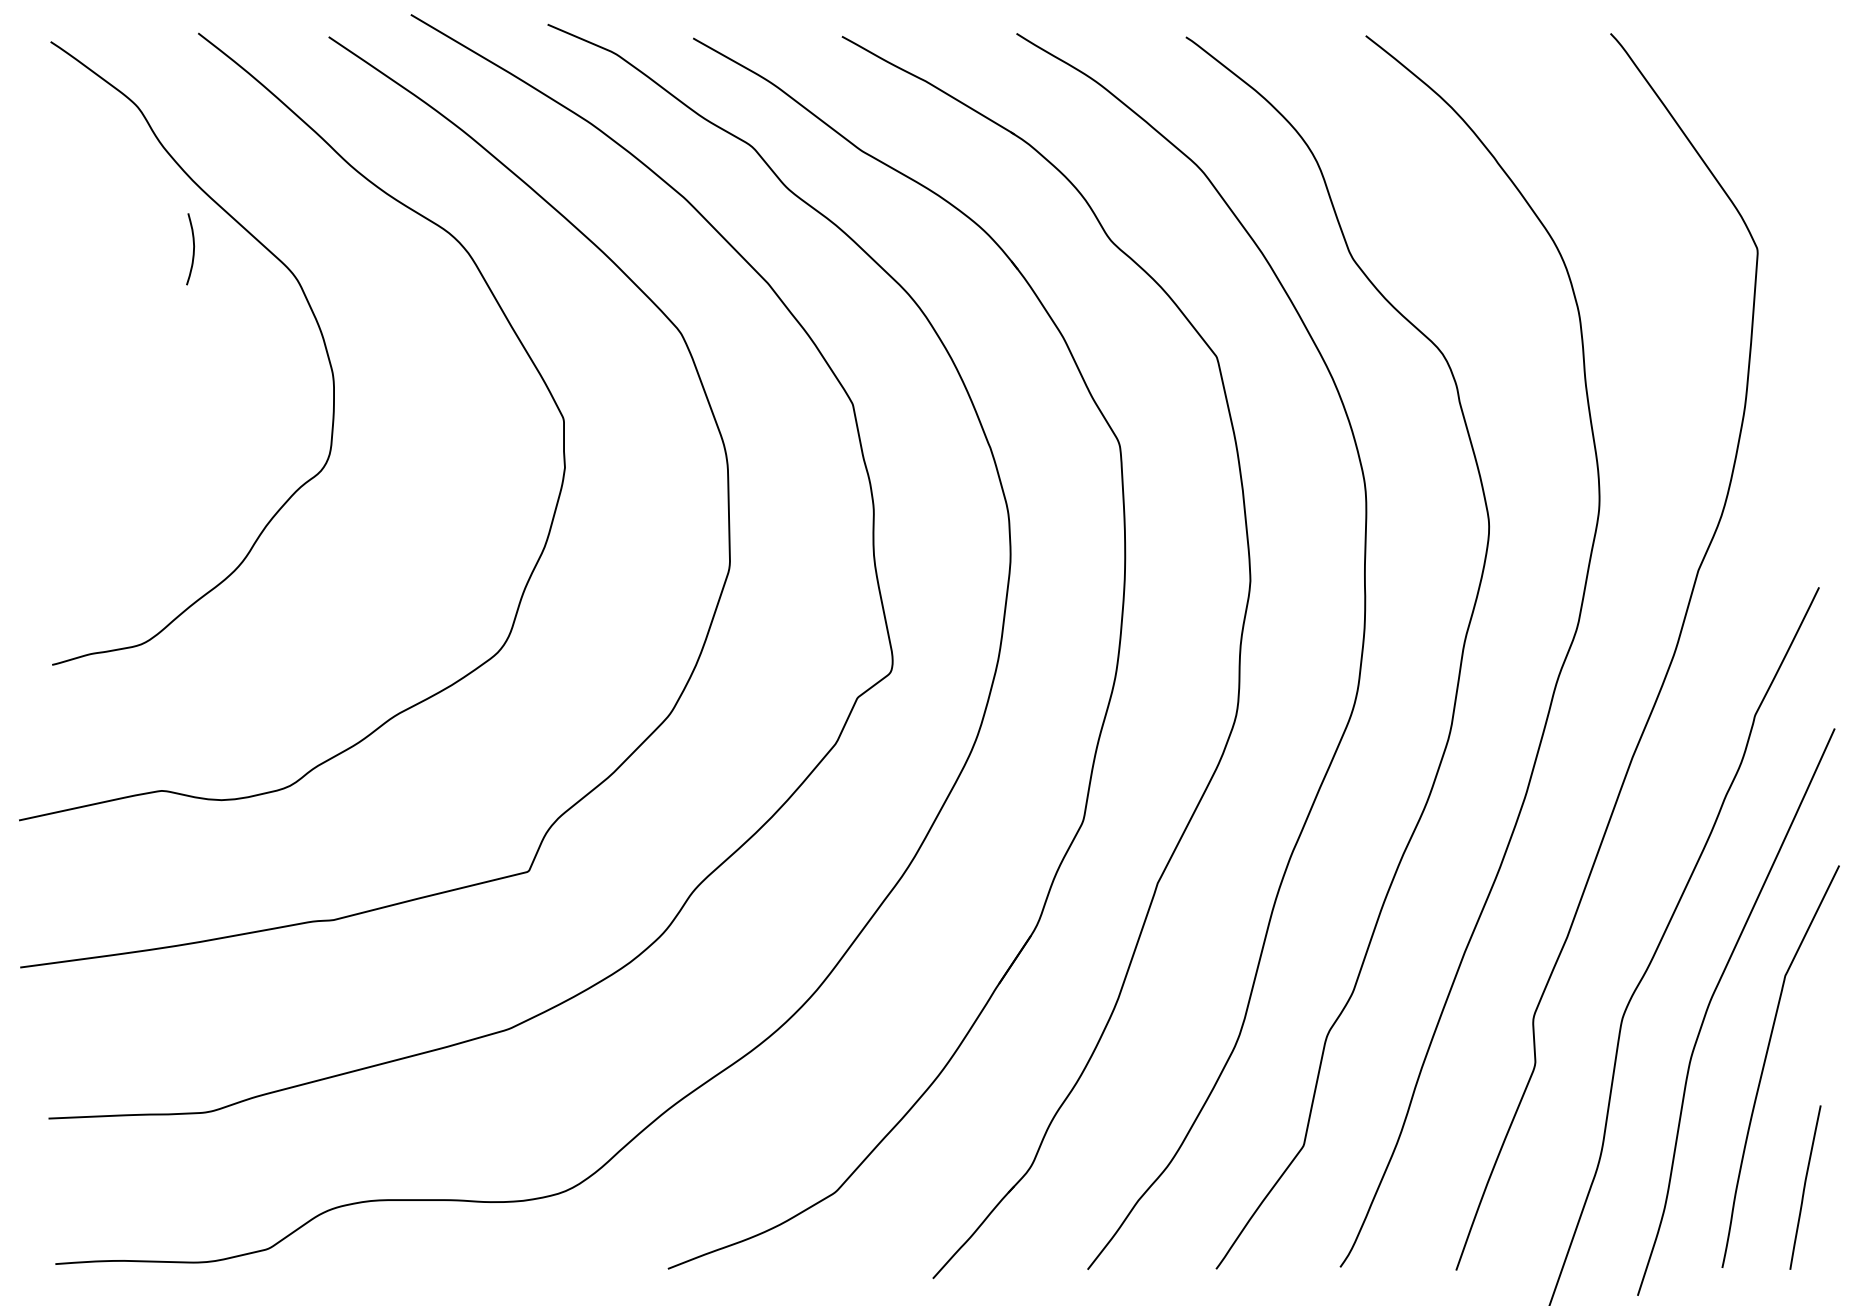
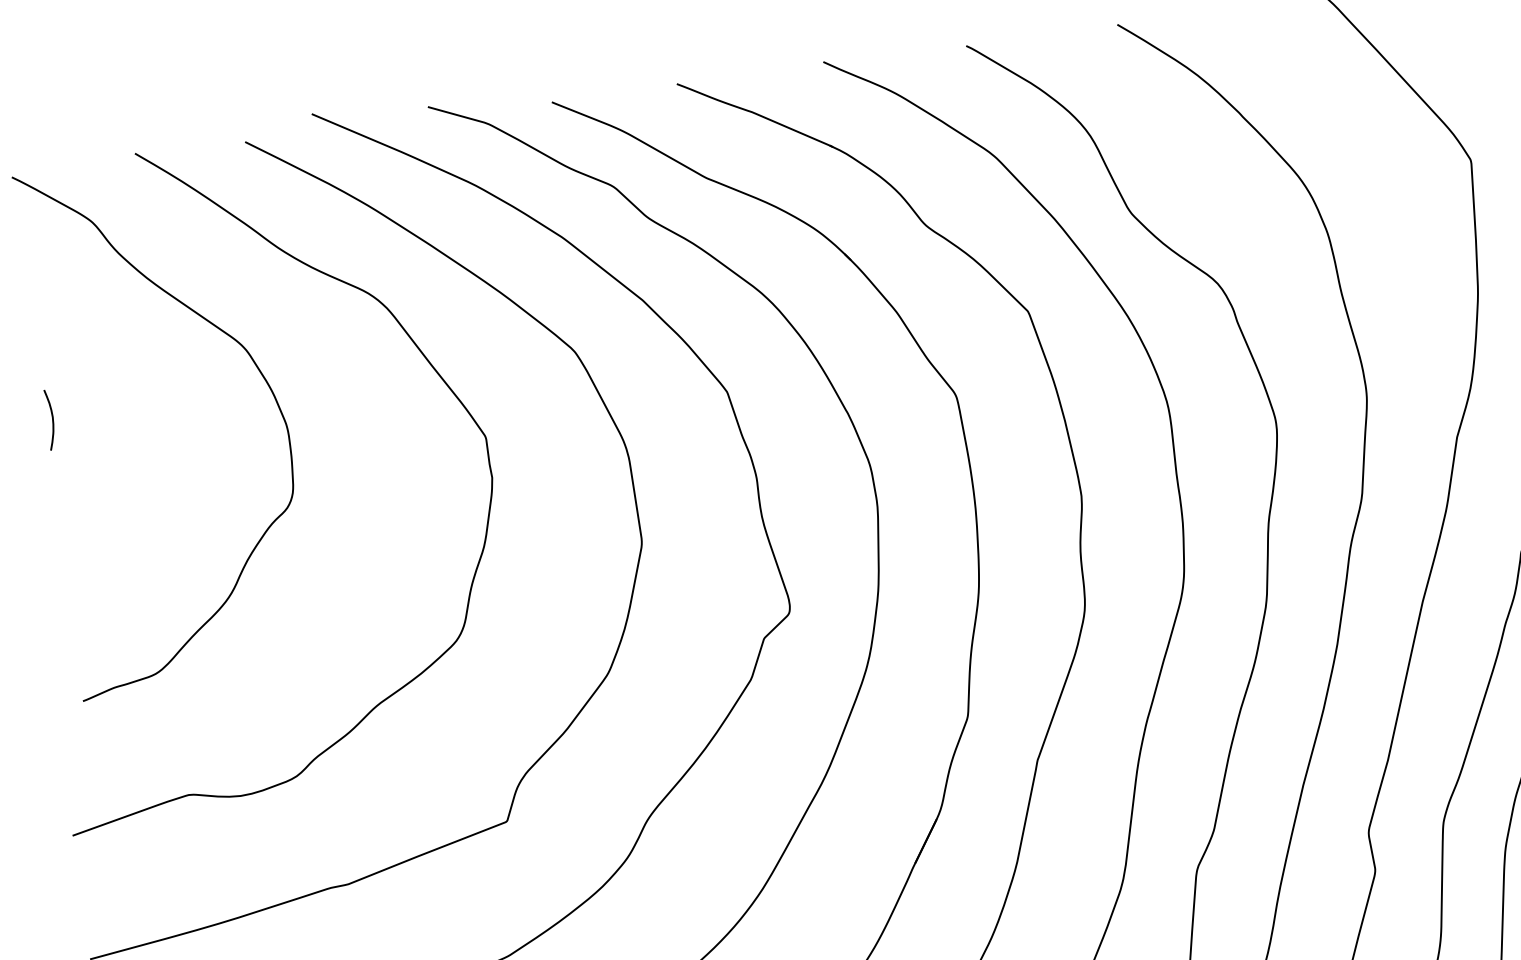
curve: (193, 249) -> (52, 419), moved

